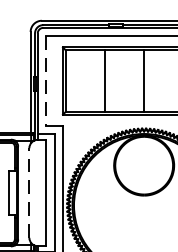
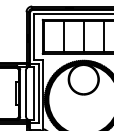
line: (46, 80) -> (34, 36), dashed -> solid
line: (28, 193) -> (25, 93), dashed -> solid

